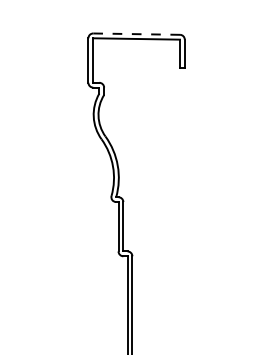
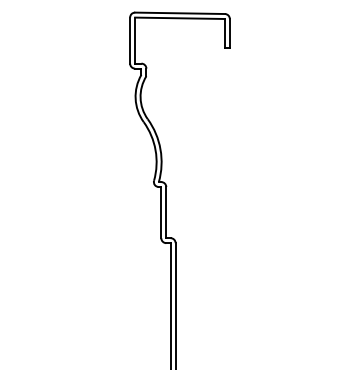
line: (137, 34) -> (180, 13), dashed -> solid

